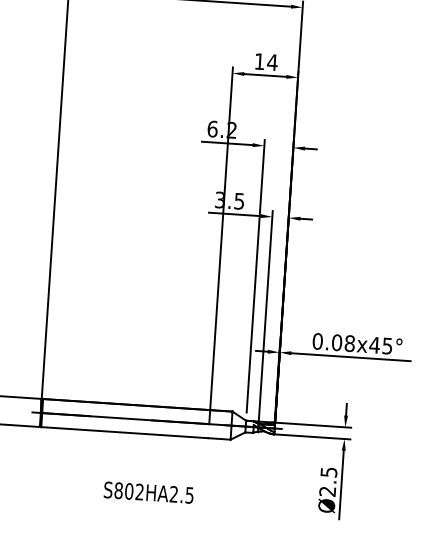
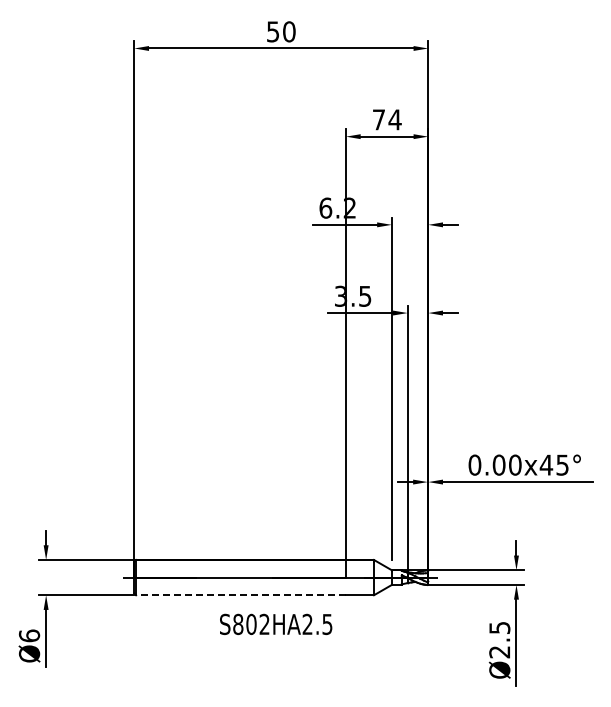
text: (259, 61) -> (378, 119), 14 -> 74
text: (350, 343) -> (515, 464), 0.08x45° -> 0.00x45°
line: (125, 432) -> (241, 595), solid -> dashed
text: (149, 492) -> (276, 624), moved

